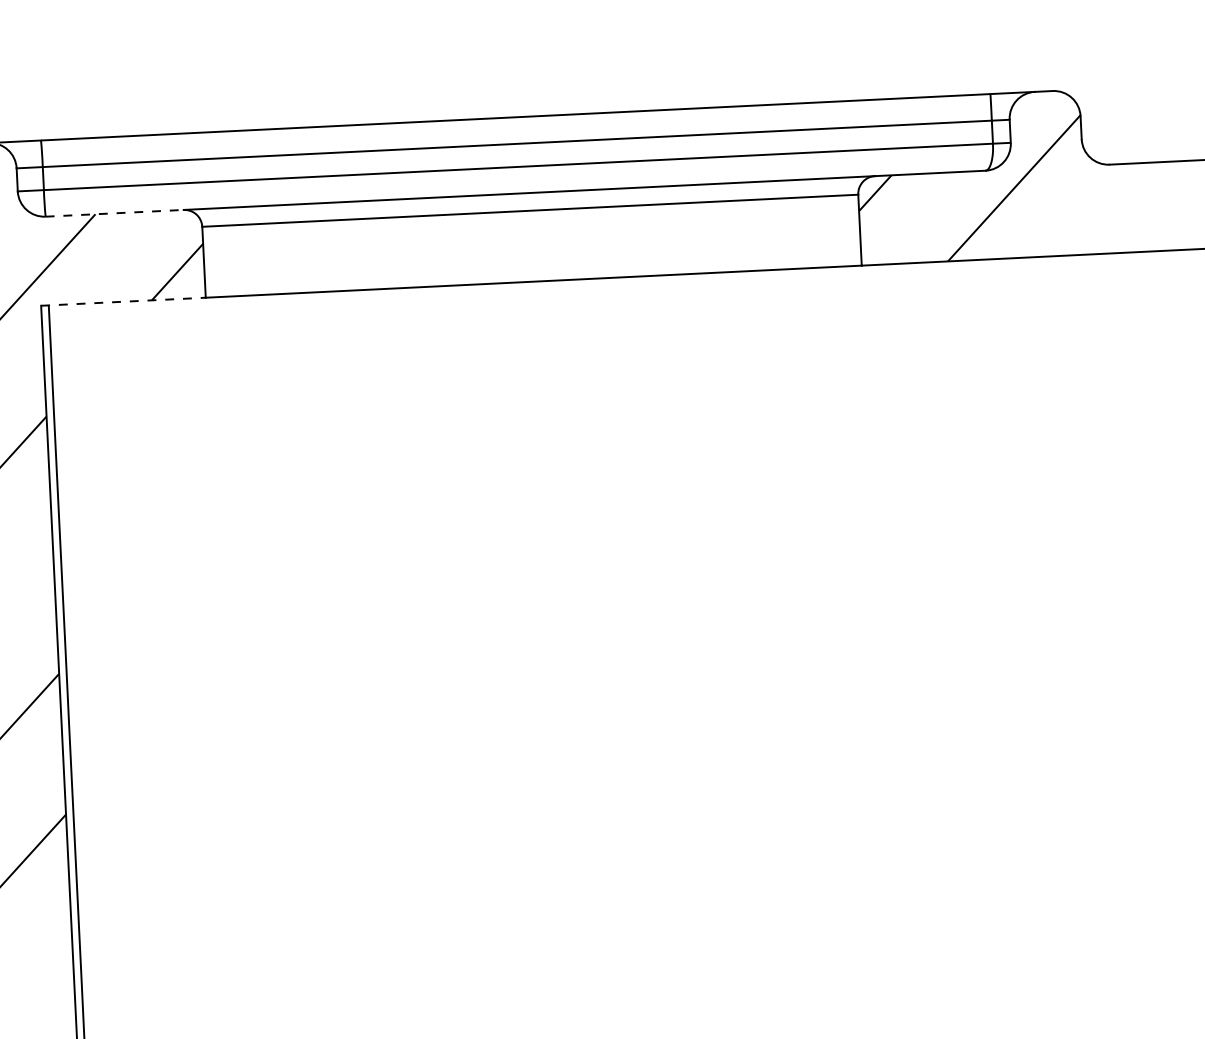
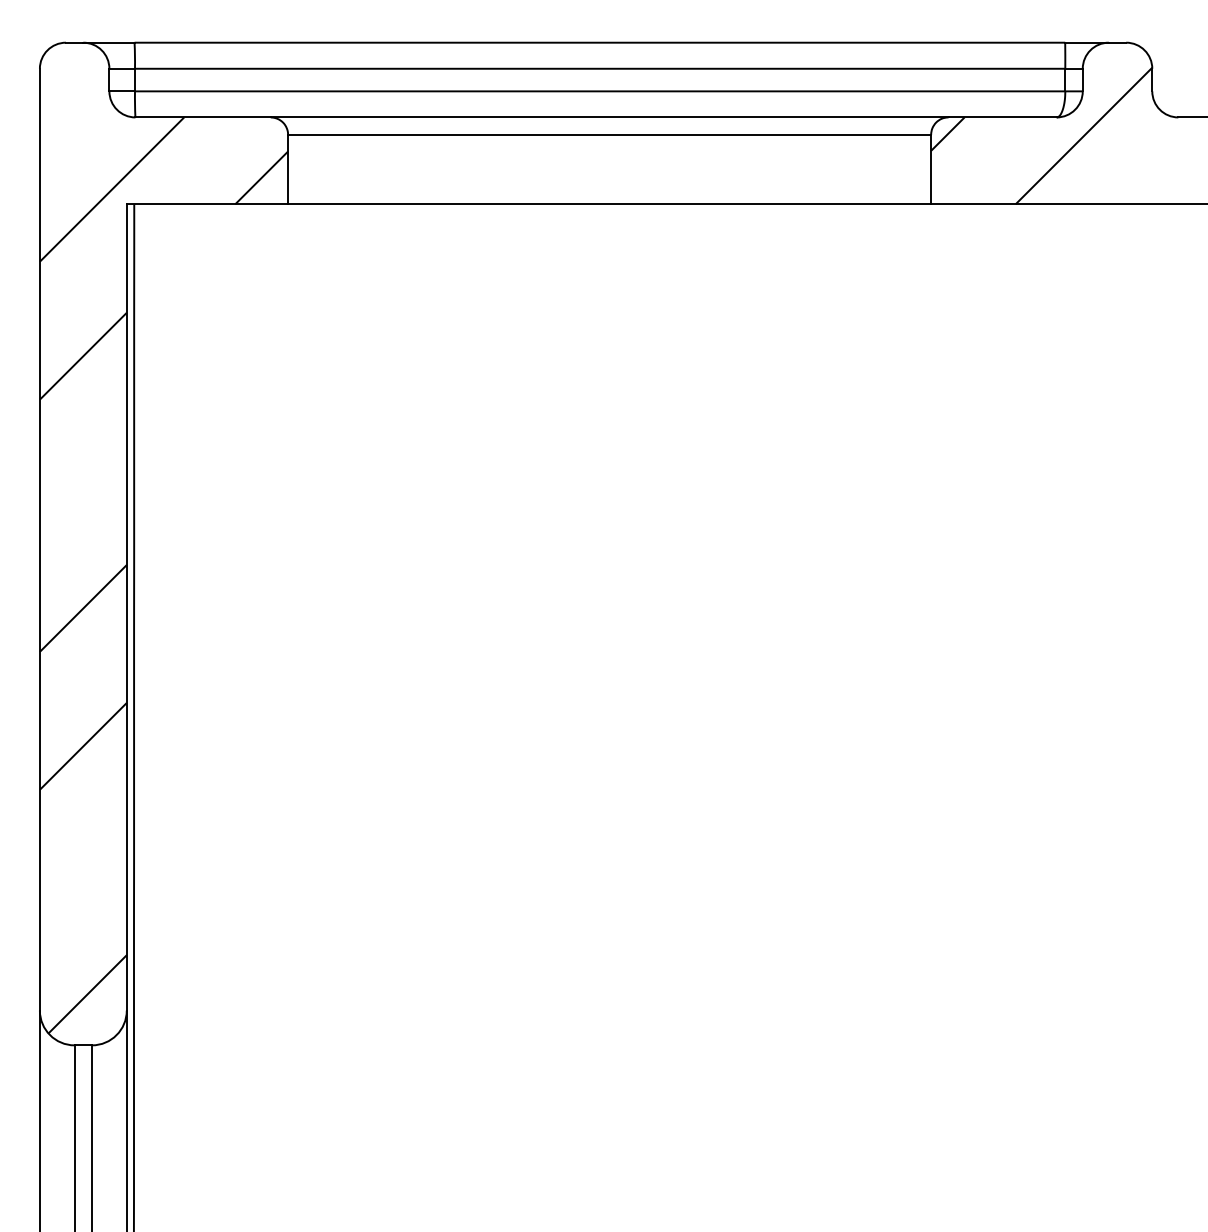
line: (115, 213) -> (203, 117), dashed -> solid
line: (123, 301) -> (207, 204), dashed -> solid

